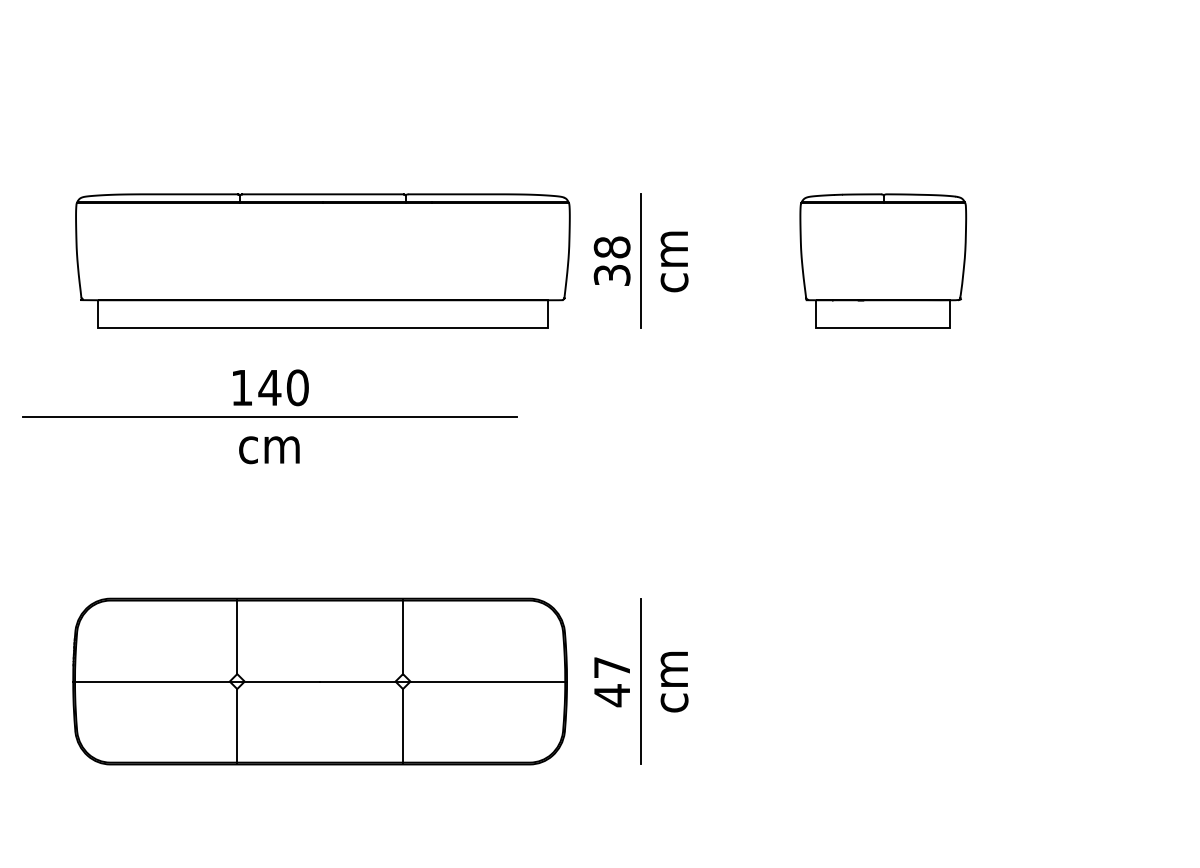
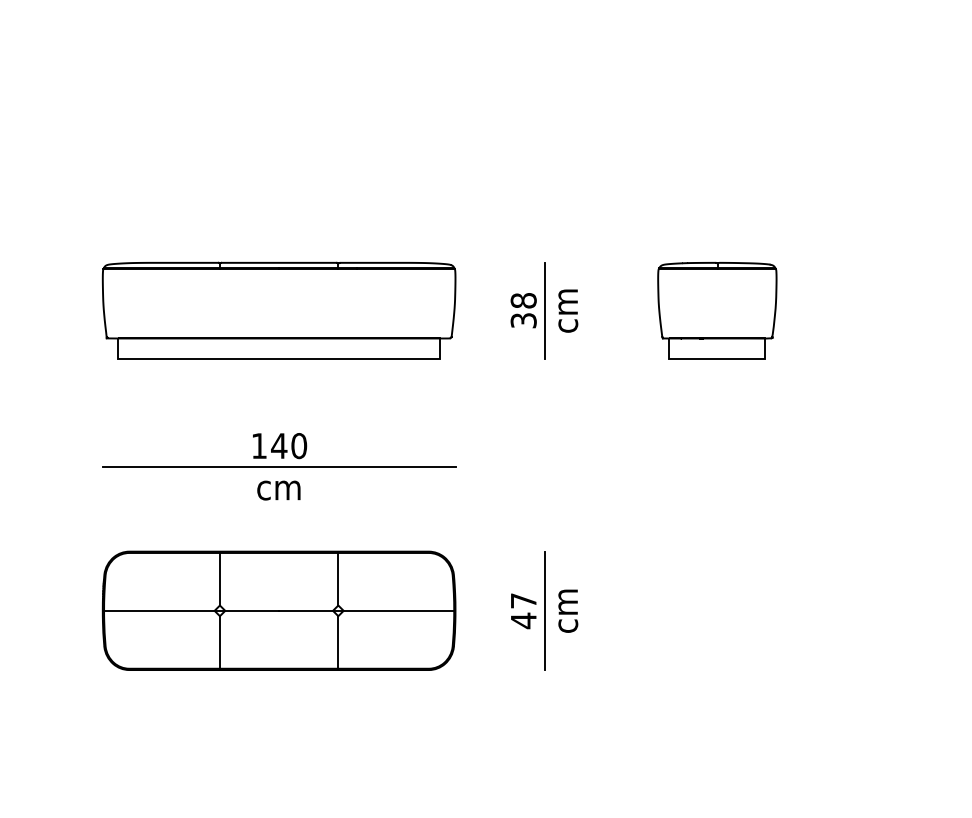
part: (322, 261) -> (278, 310), moved
part: (270, 416) -> (279, 466), moved
part: (319, 681) -> (278, 610), moved

